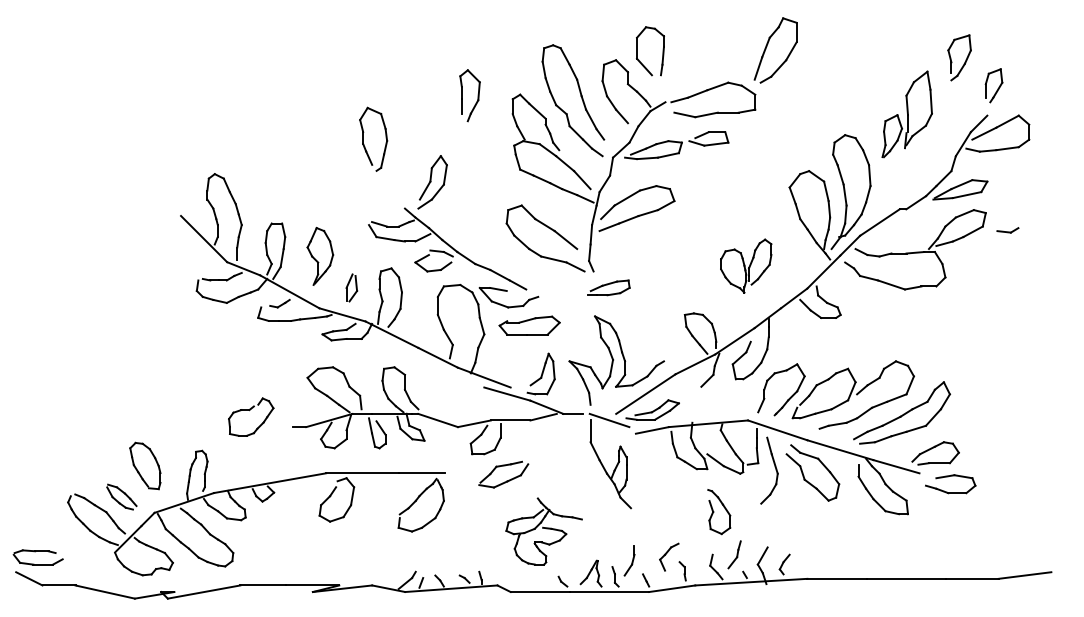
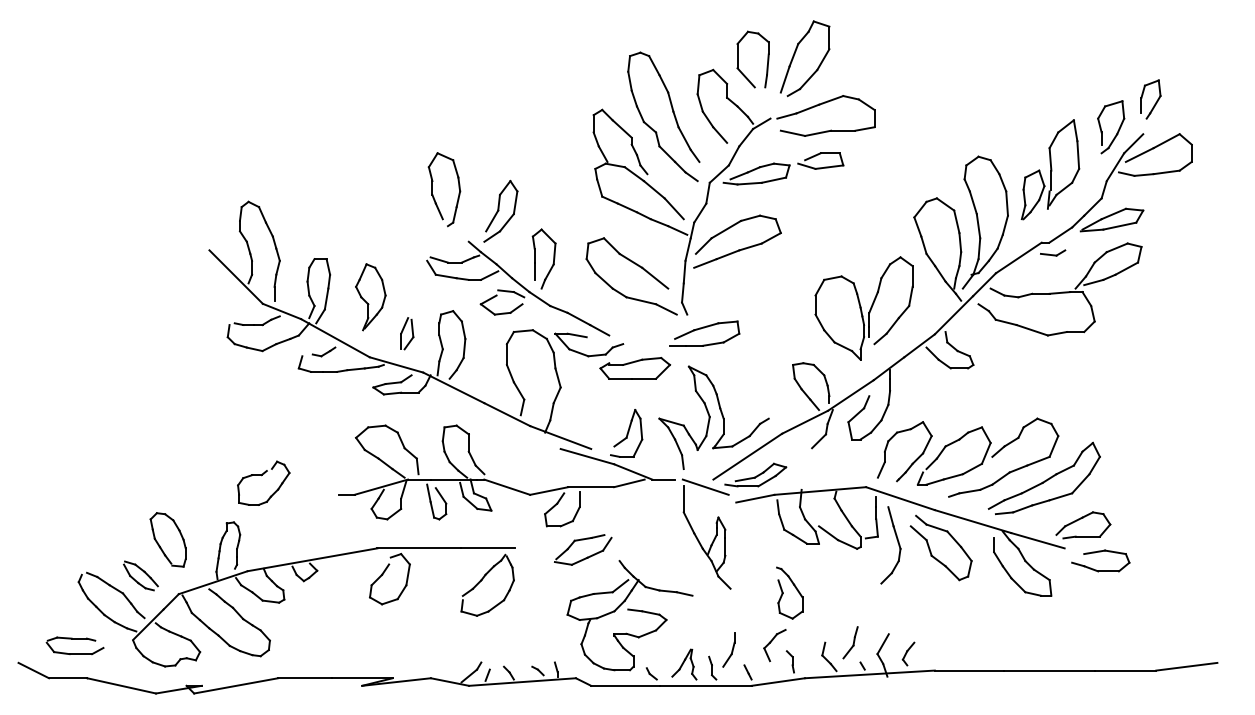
part: (767, 46) -> (795, 54), moved
part: (965, 60) -> (1117, 130), moved
part: (462, 95) -> (535, 258), moved
part: (907, 114) -> (1050, 169), moved
part: (363, 139) -> (432, 189), moved
part: (1008, 229) -> (1053, 252), moved
part: (745, 266) -> (863, 308), size x1.67
part: (608, 287) -> (704, 333), size x1.43
part: (529, 325) -> (635, 368), moved
part: (249, 411) -> (261, 476), moved
part: (719, 511) -> (789, 592), moved
part: (543, 531) -> (629, 615), size x1.43
part: (37, 557) -> (74, 645), moved

